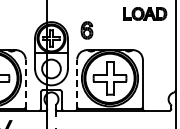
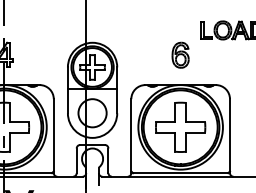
part: (86, 30) -> (179, 55), moved
line: (25, 84) -> (53, 136), dashed -> solid
line: (77, 84) -> (131, 136), dashed -> solid

